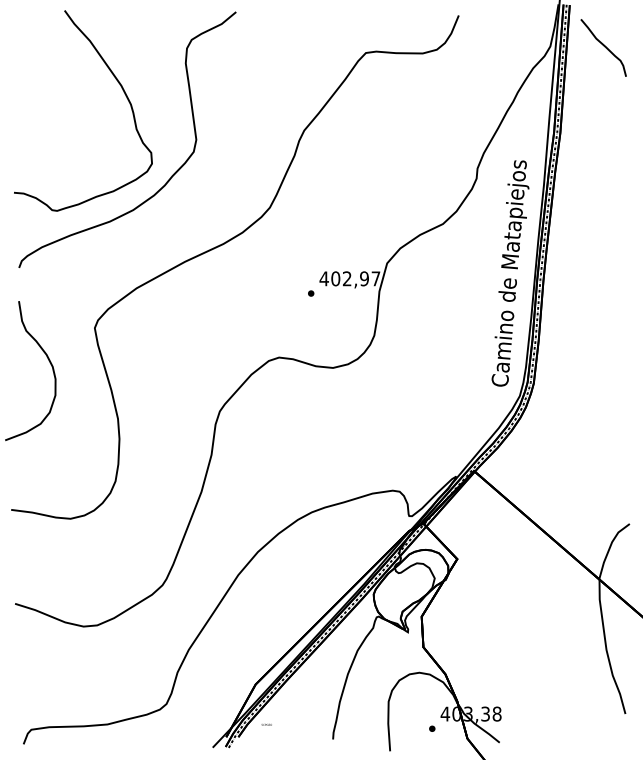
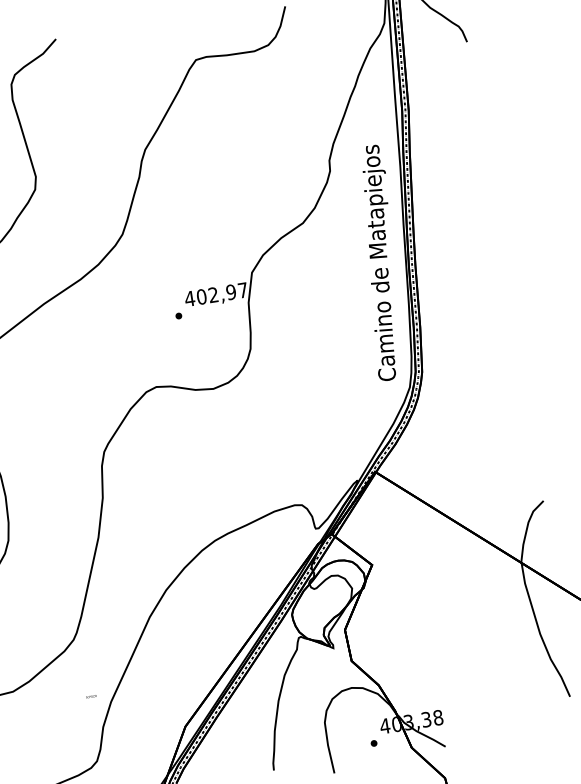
text: (266, 724) -> (90, 696), moved

